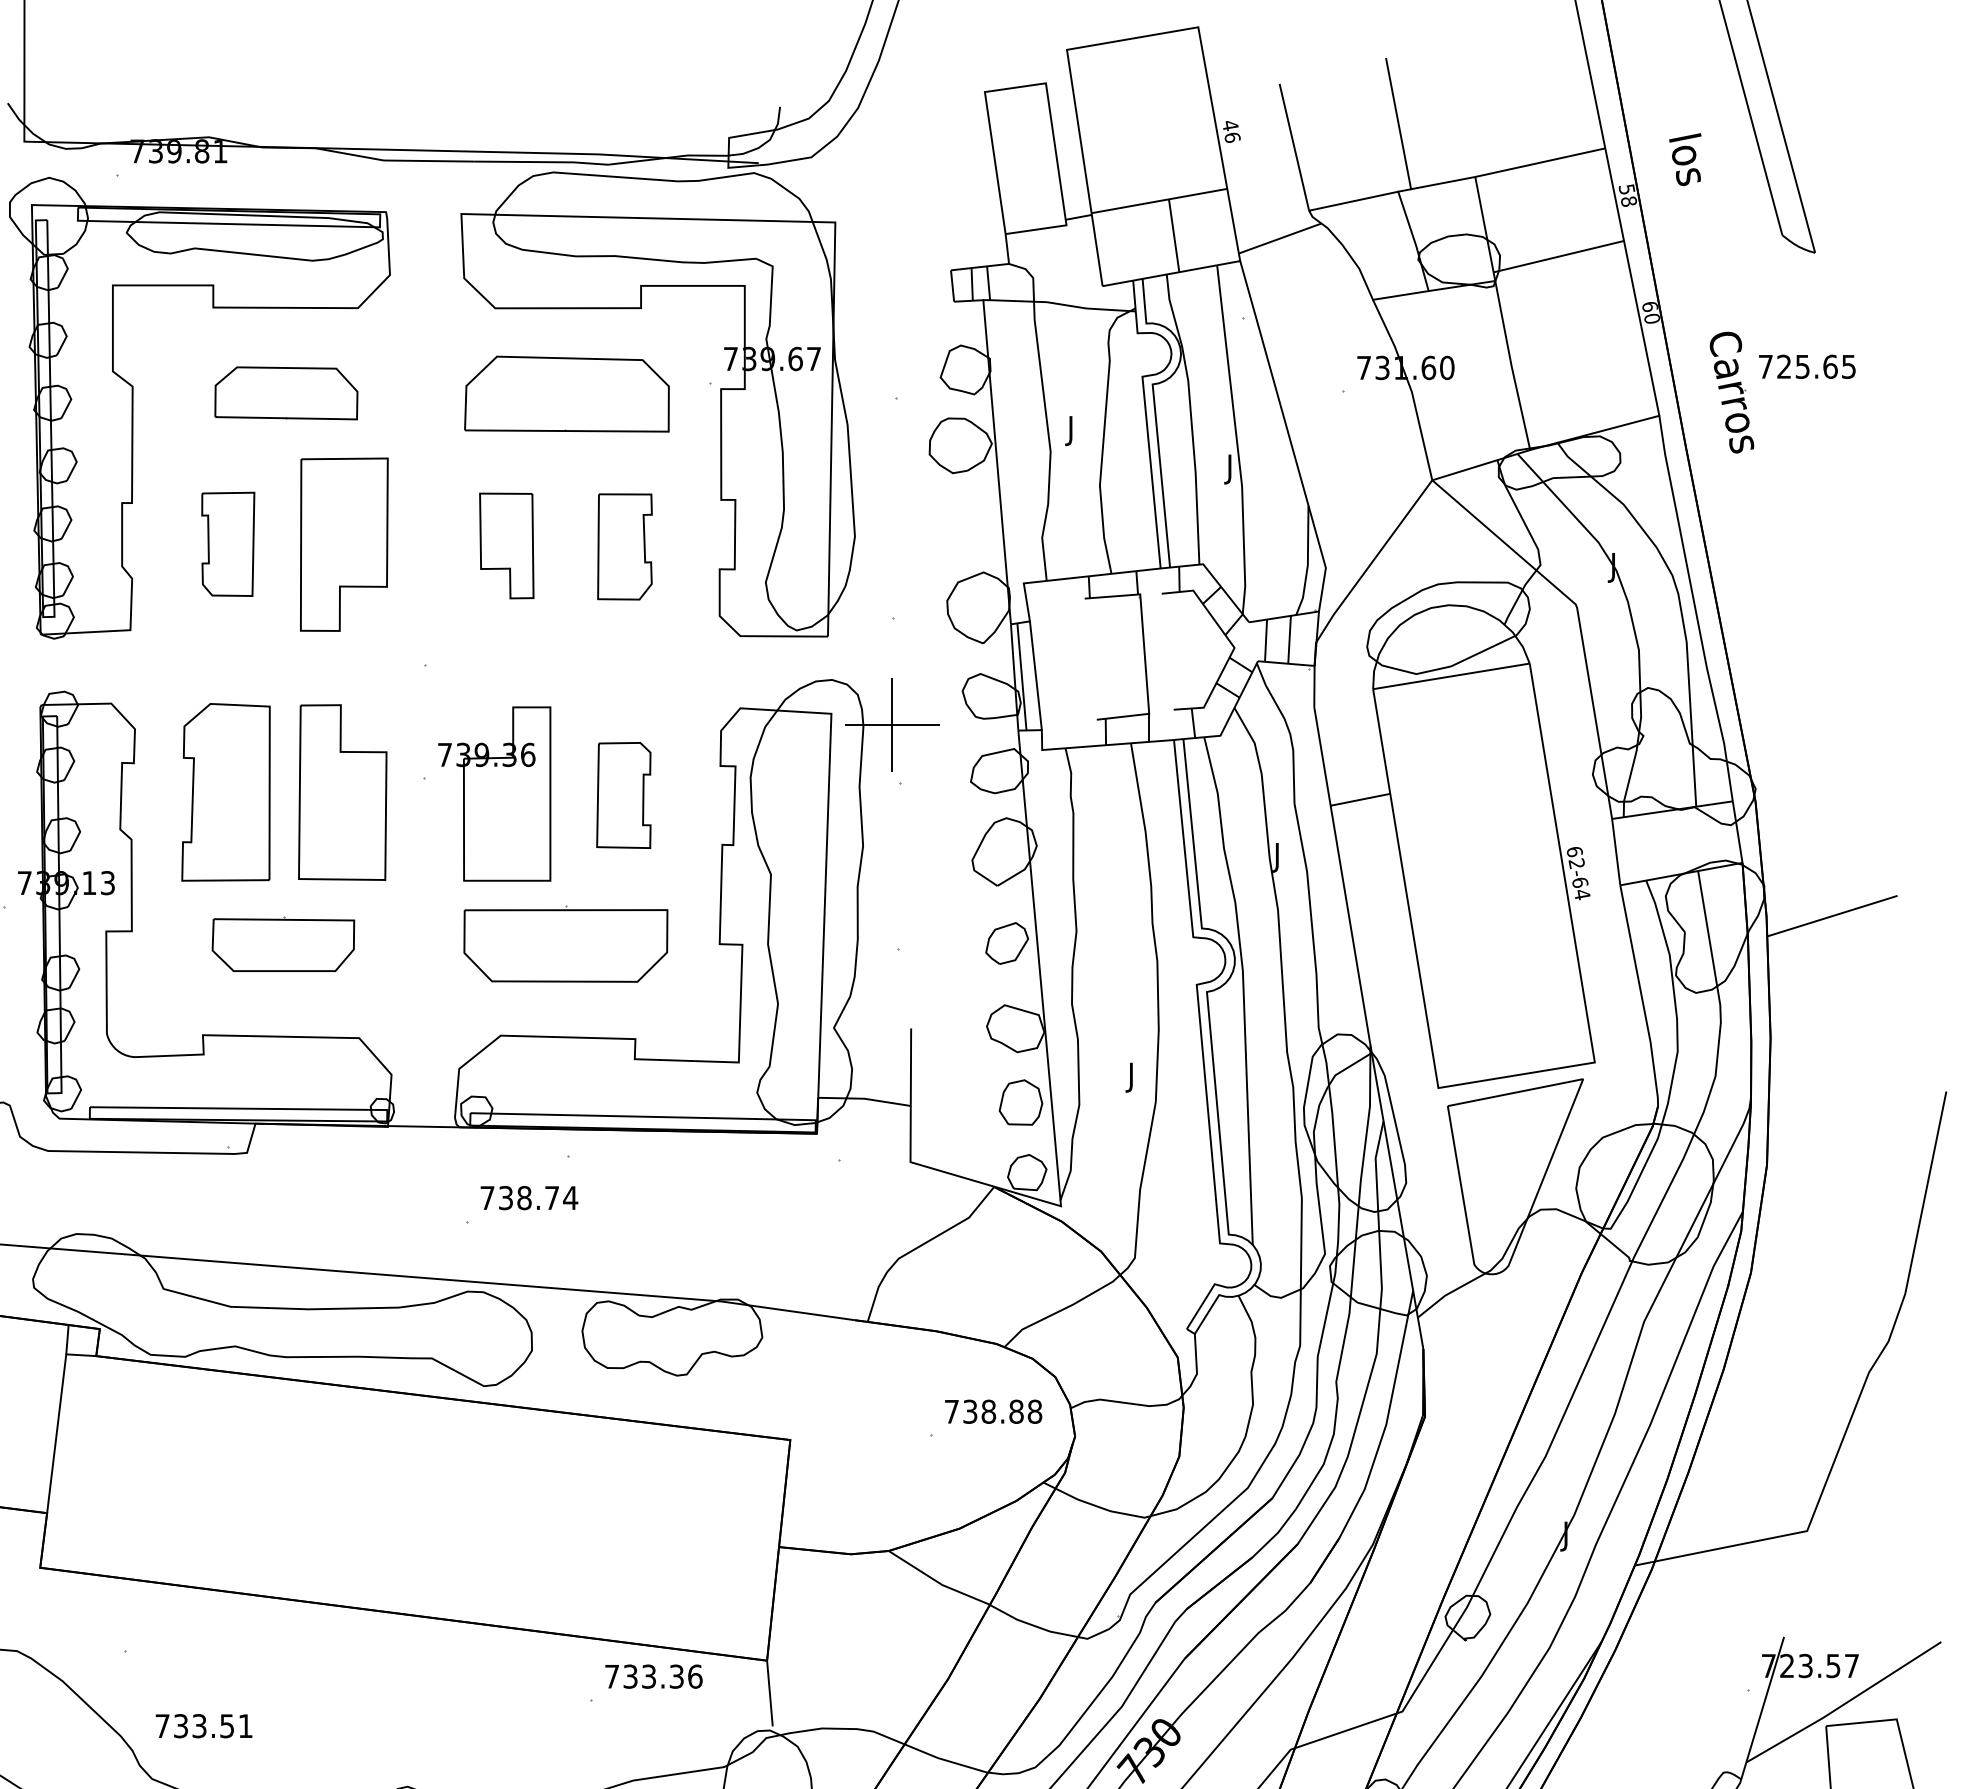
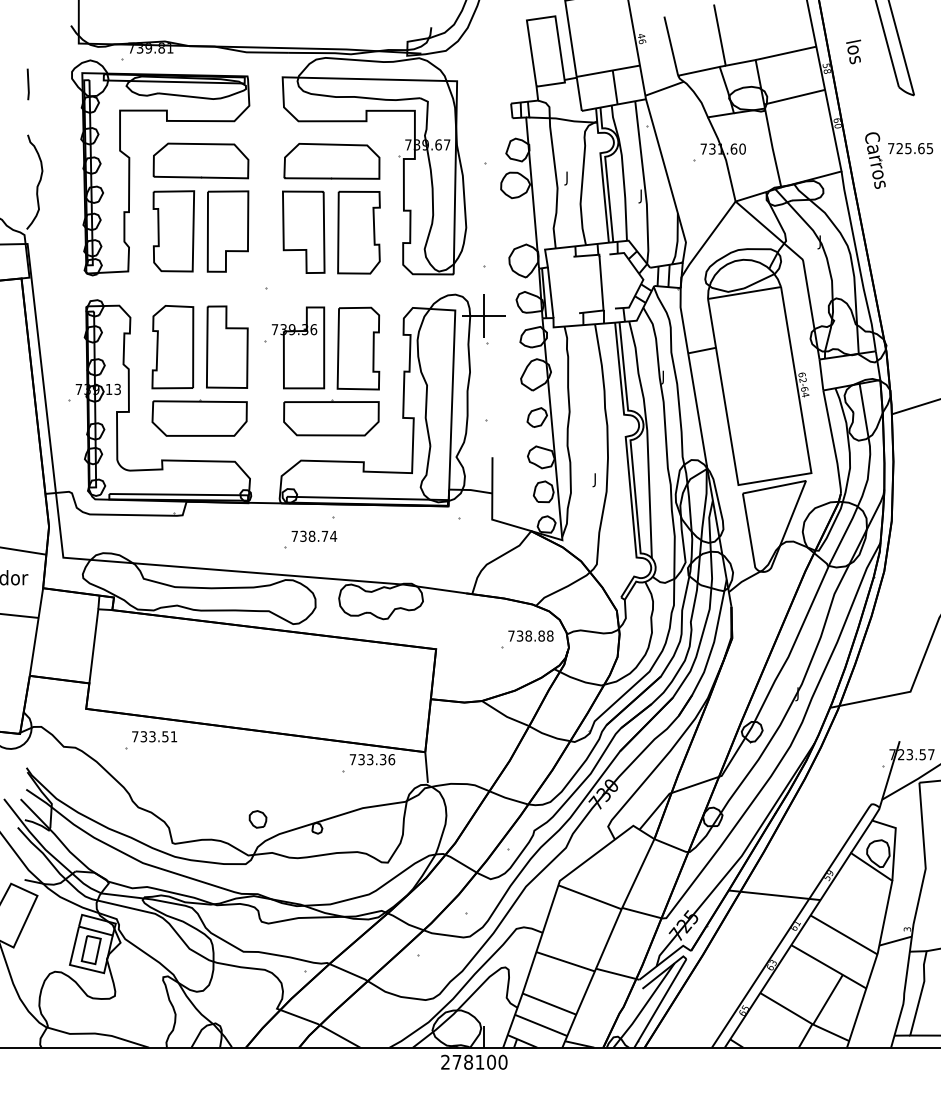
part: (285, 392) -> (200, 160), size x1.43
part: (227, 544) -> (173, 231), size x1.67
part: (506, 544) -> (303, 231), size x1.67
part: (623, 546) -> (358, 232), size x1.67
part: (623, 795) -> (358, 348), size x1.67
part: (283, 943) -> (199, 417), size x1.43
text: (203, 1725) -> (154, 736), moved

